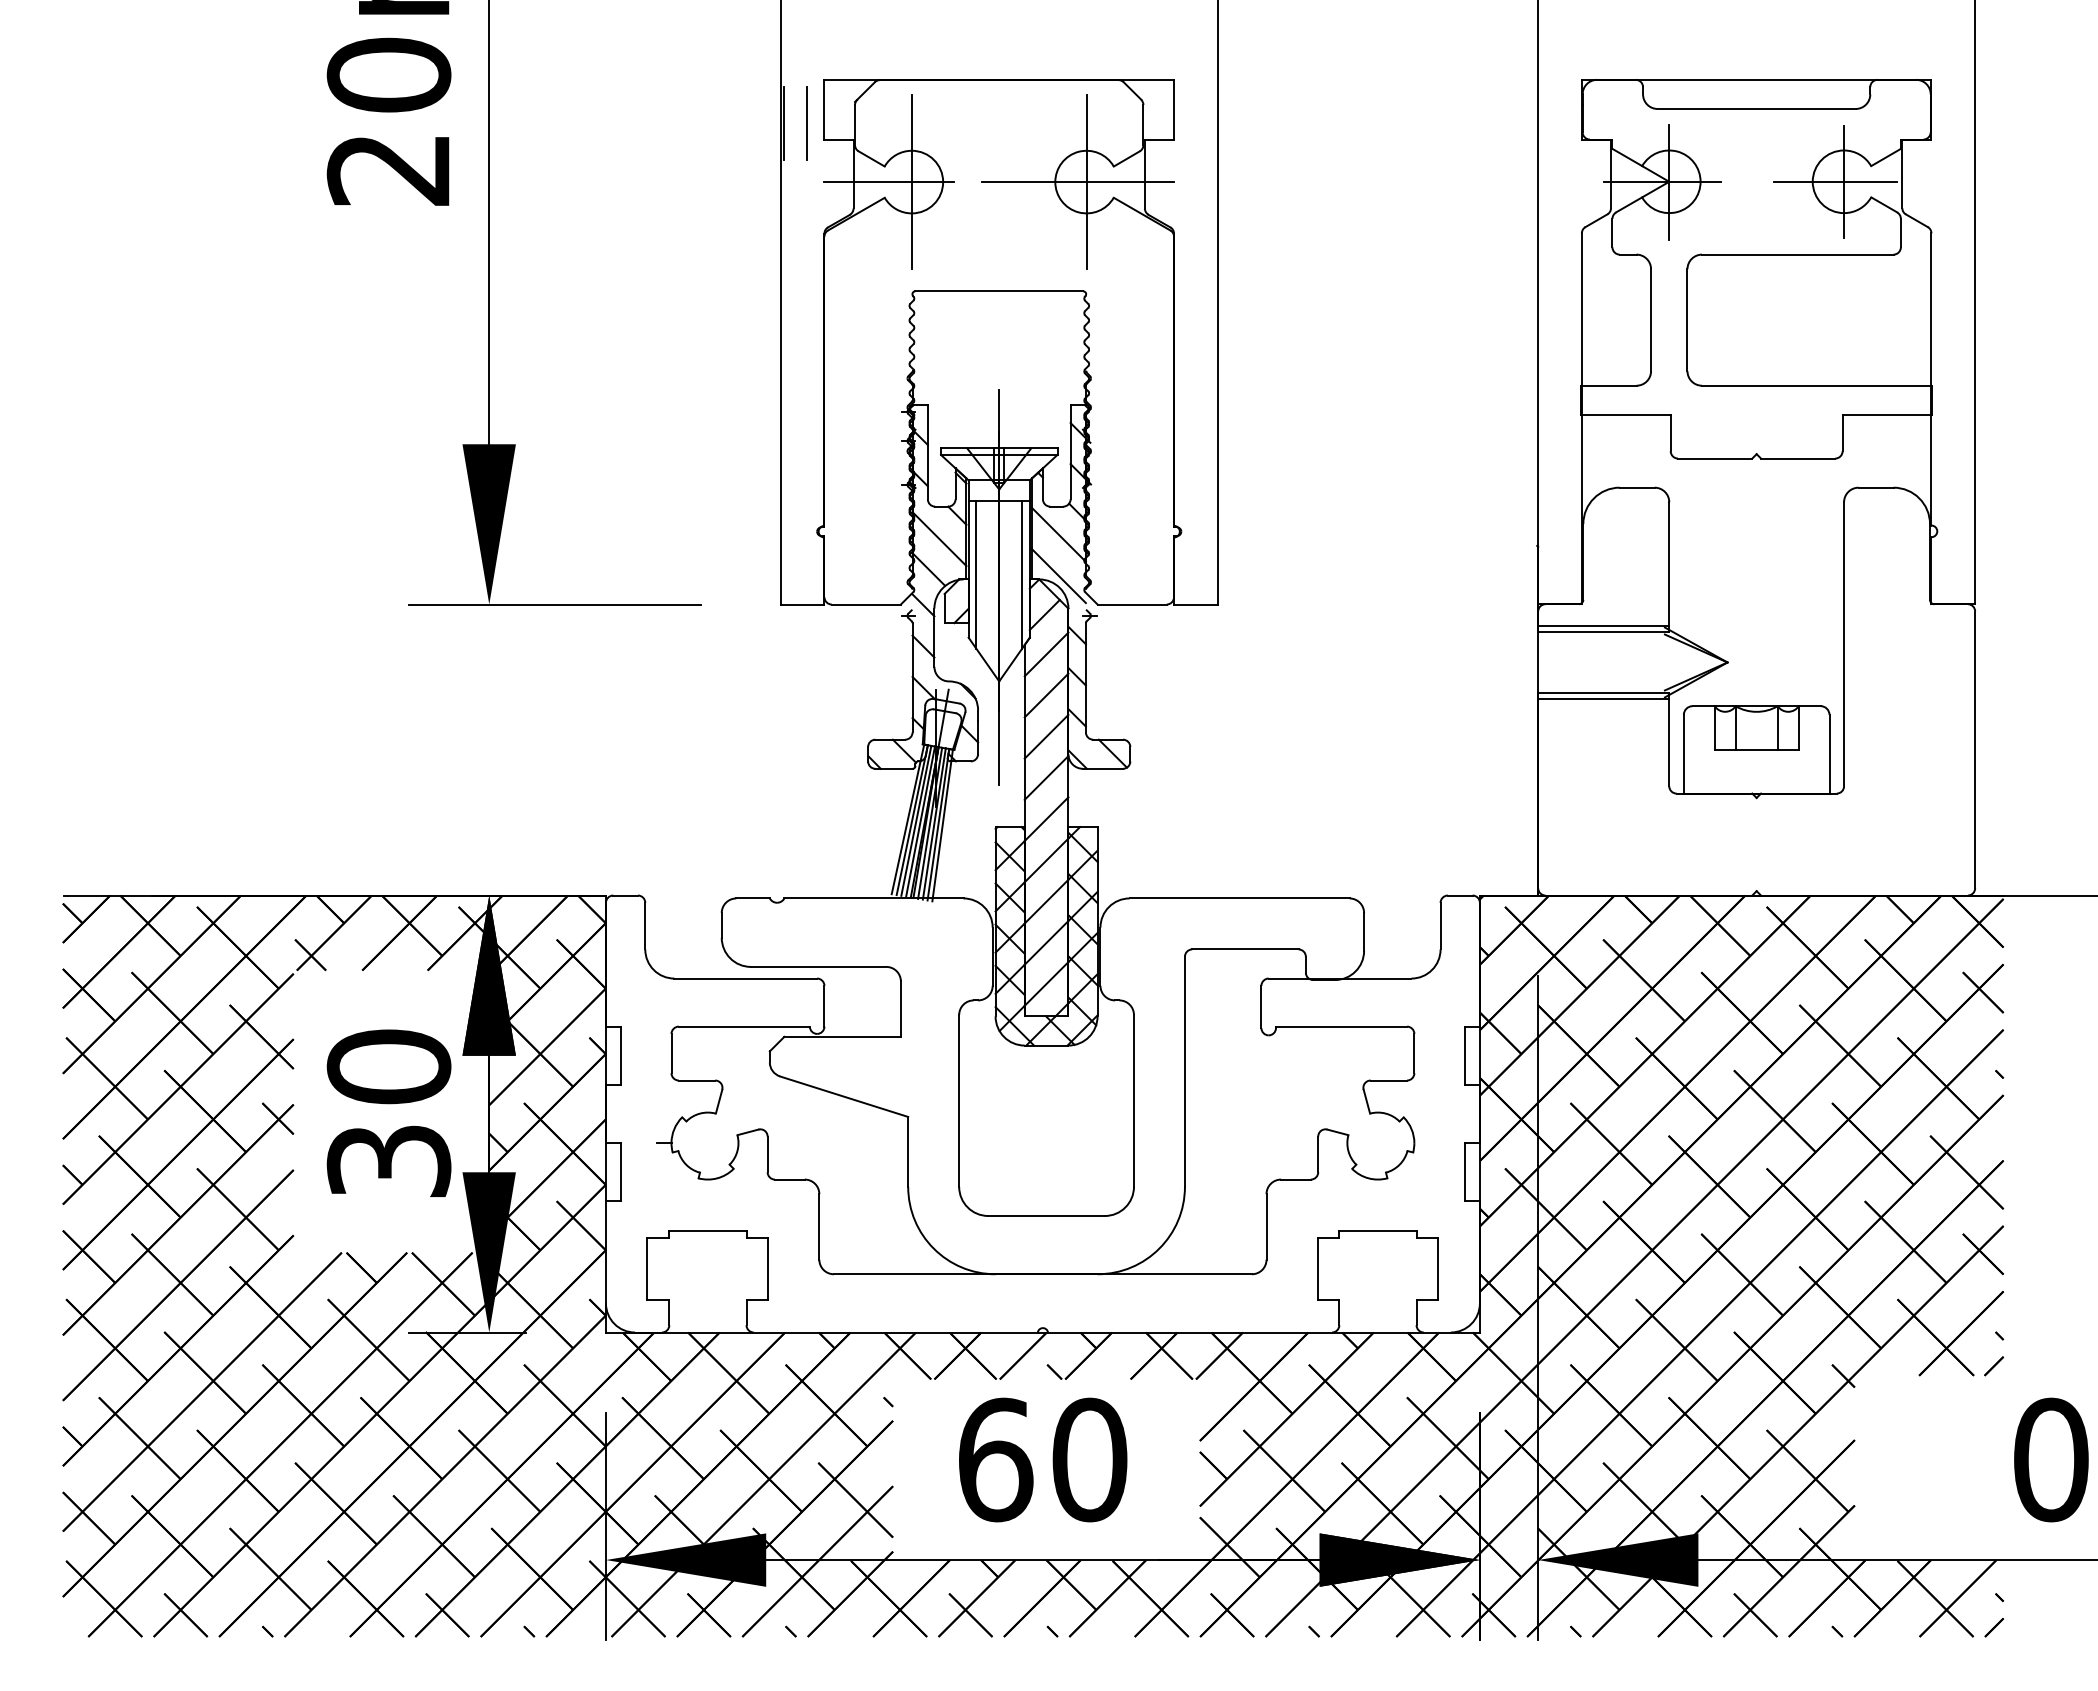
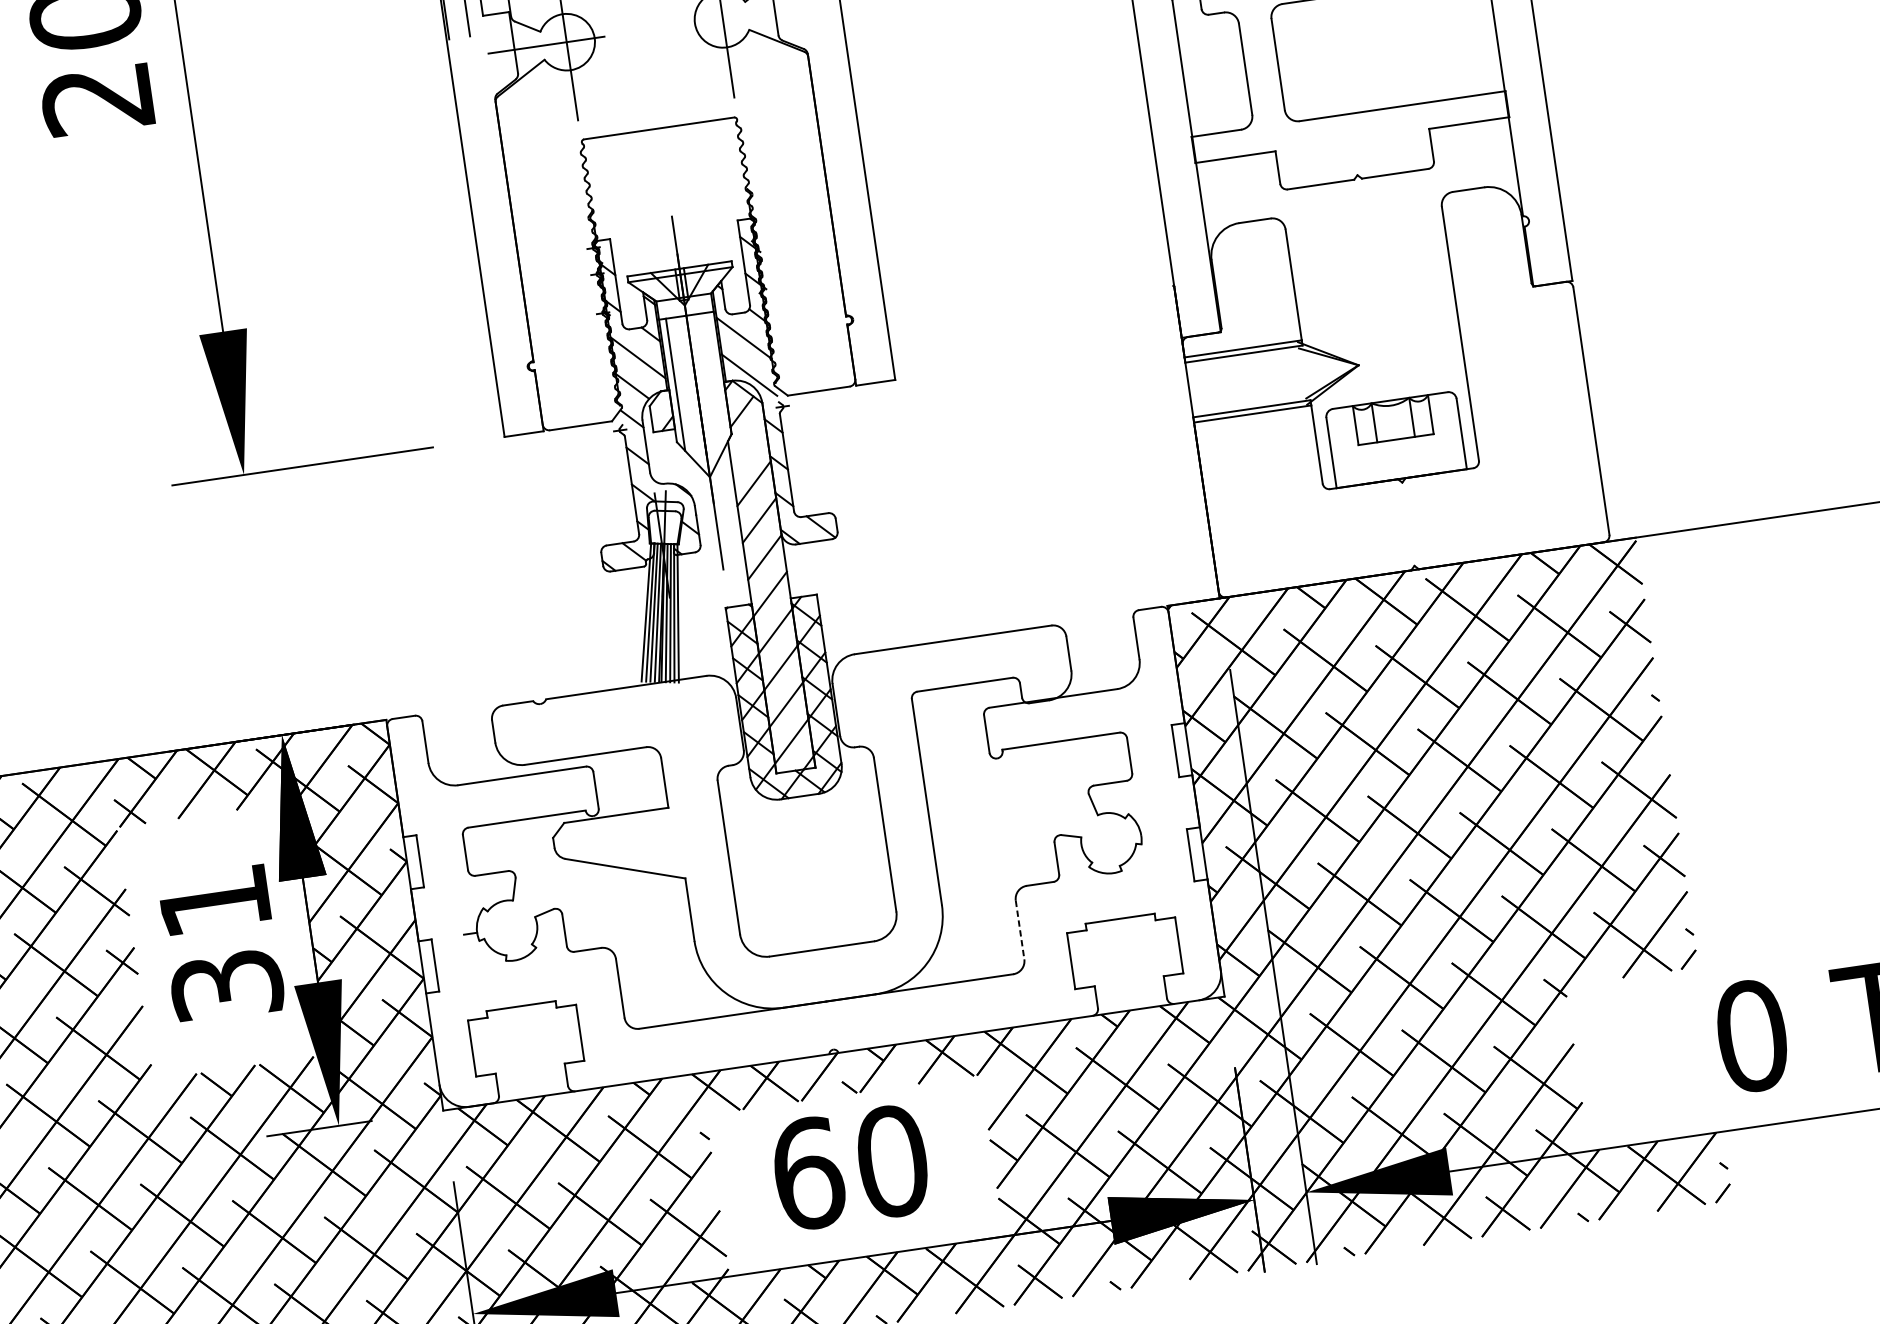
line: (1078, 182) -> (715, 20), removed
line: (1022, 574) -> (716, 378), removed
line: (1046, 654) -> (748, 446), removed
text: (388, 1066) -> (214, 901), 30 -> 31
line: (1266, 1226) -> (1020, 929), solid -> dashed

